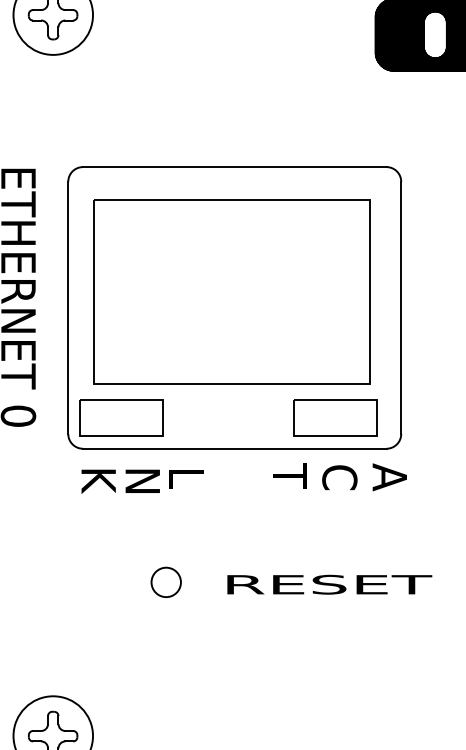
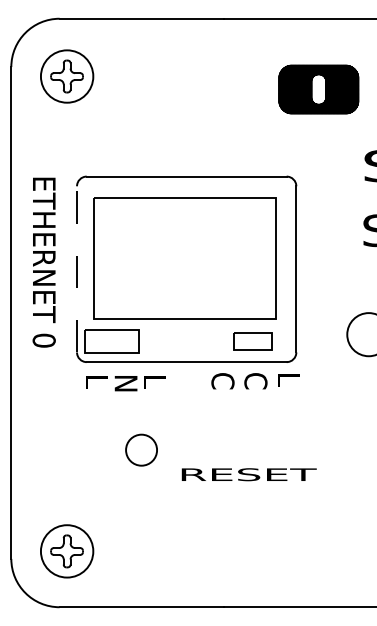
line: (68, 306) -> (77, 268), solid -> dashed
part: (336, 417) -> (253, 341), size x0.7
text: (289, 476) -> (222, 380), T -> C
text: (389, 476) -> (288, 380), A -> L
text: (97, 481) -> (96, 383), K -> L
circle: (166, 581) -> (141, 449), size x1.6
text: (328, 584) -> (248, 474), moved

